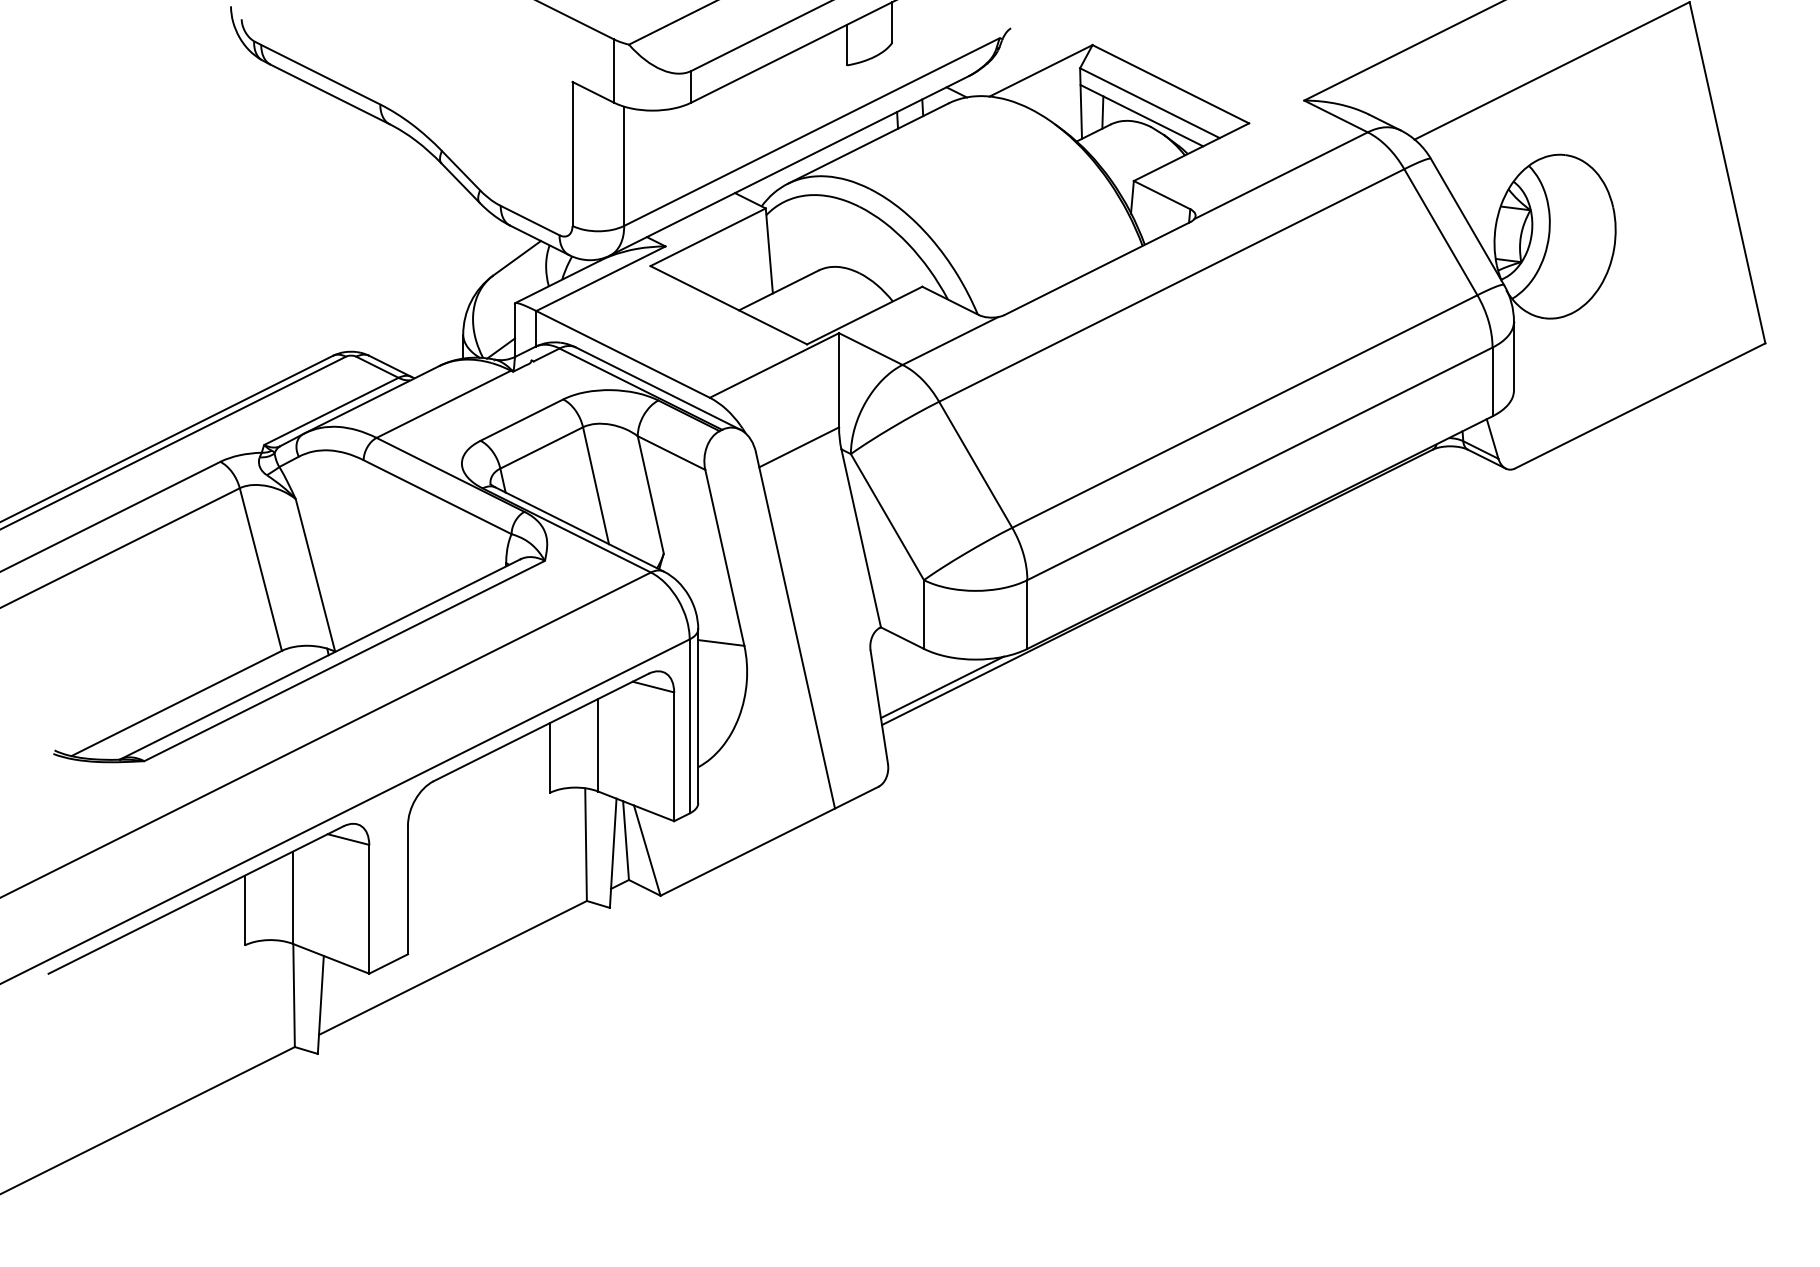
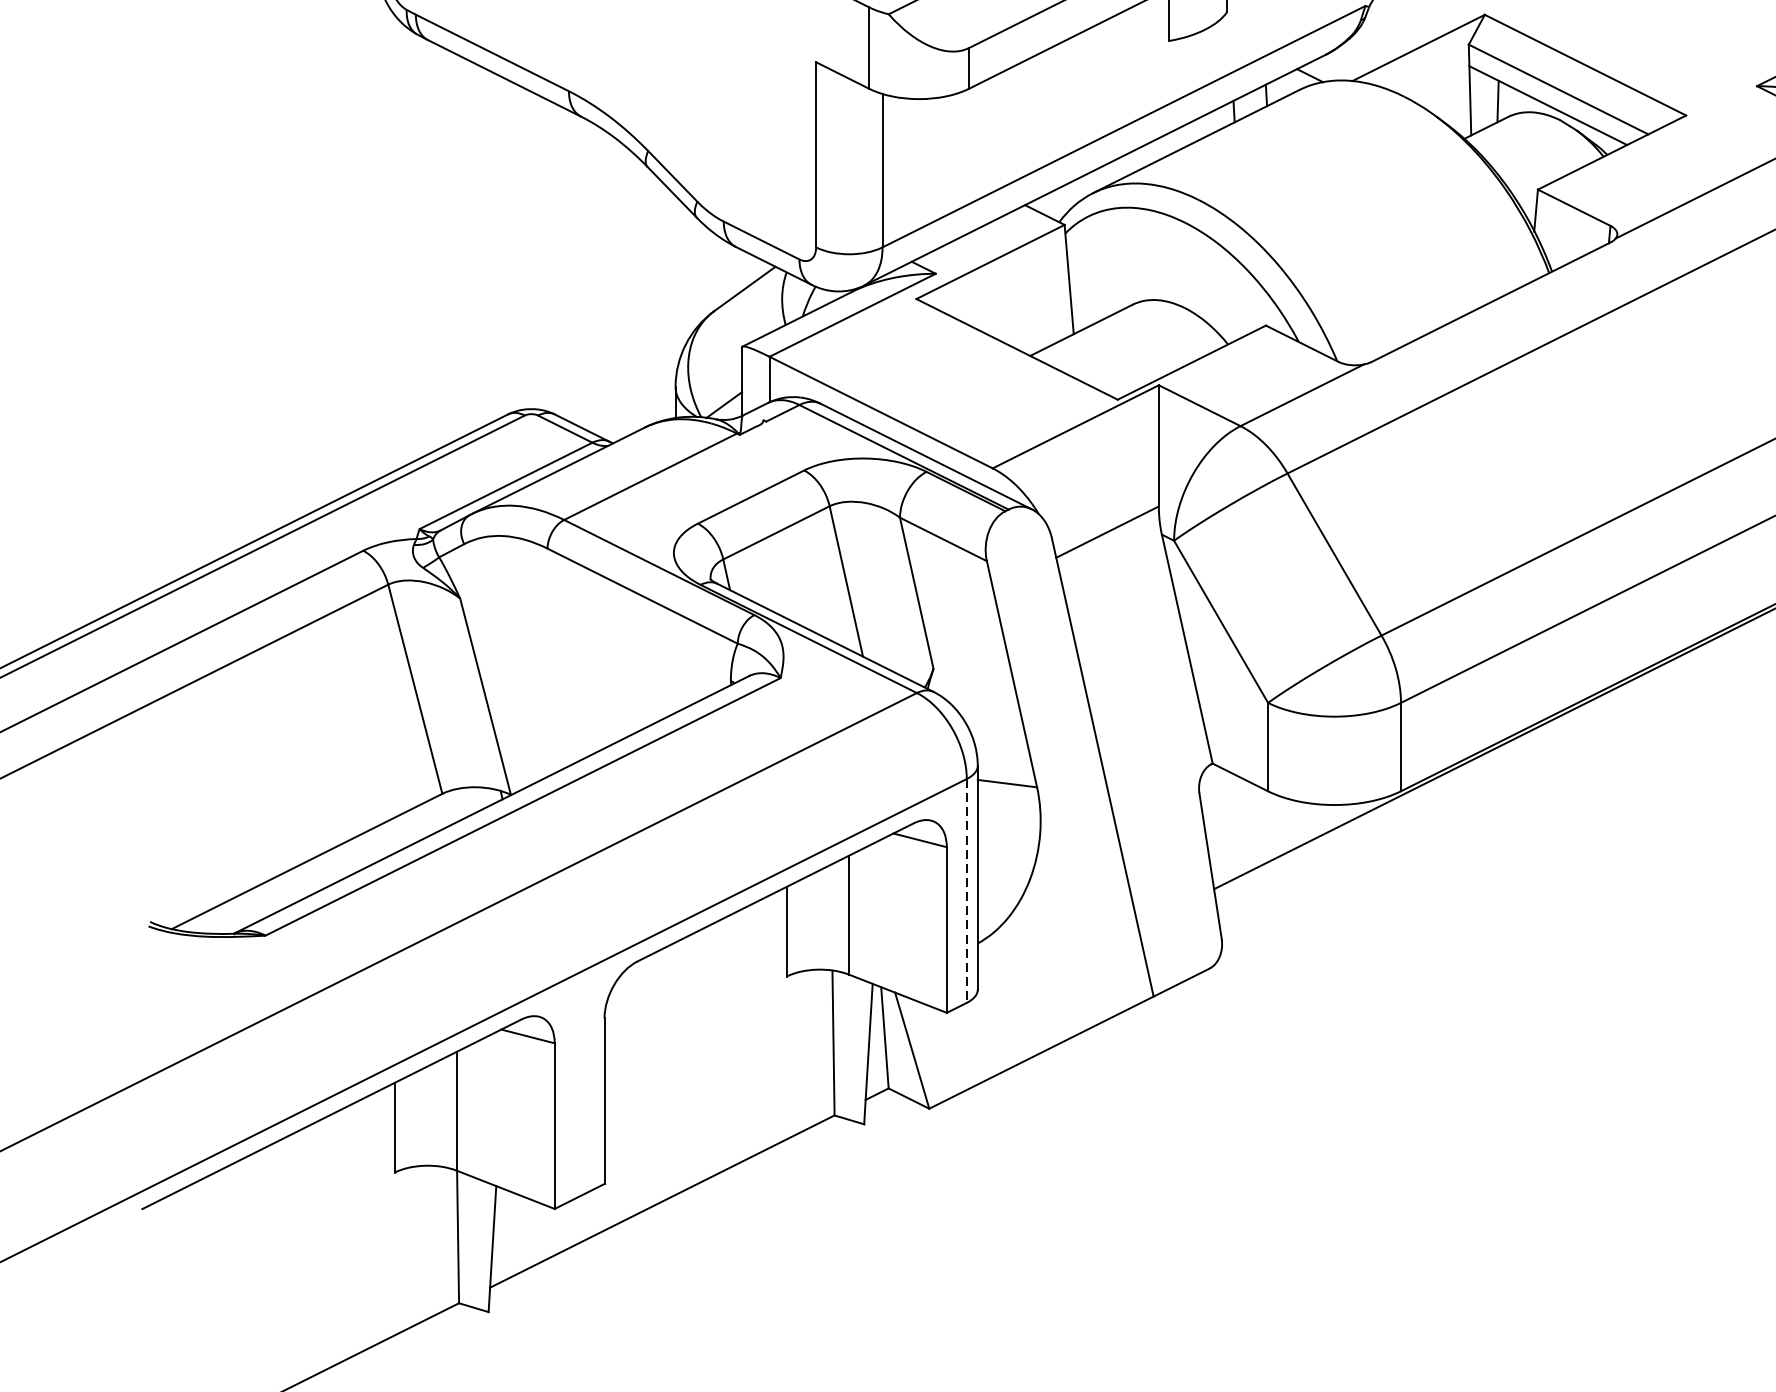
line: (941, 687) -> (1290, 840), removed
line: (689, 726) -> (966, 891), solid -> dashed

